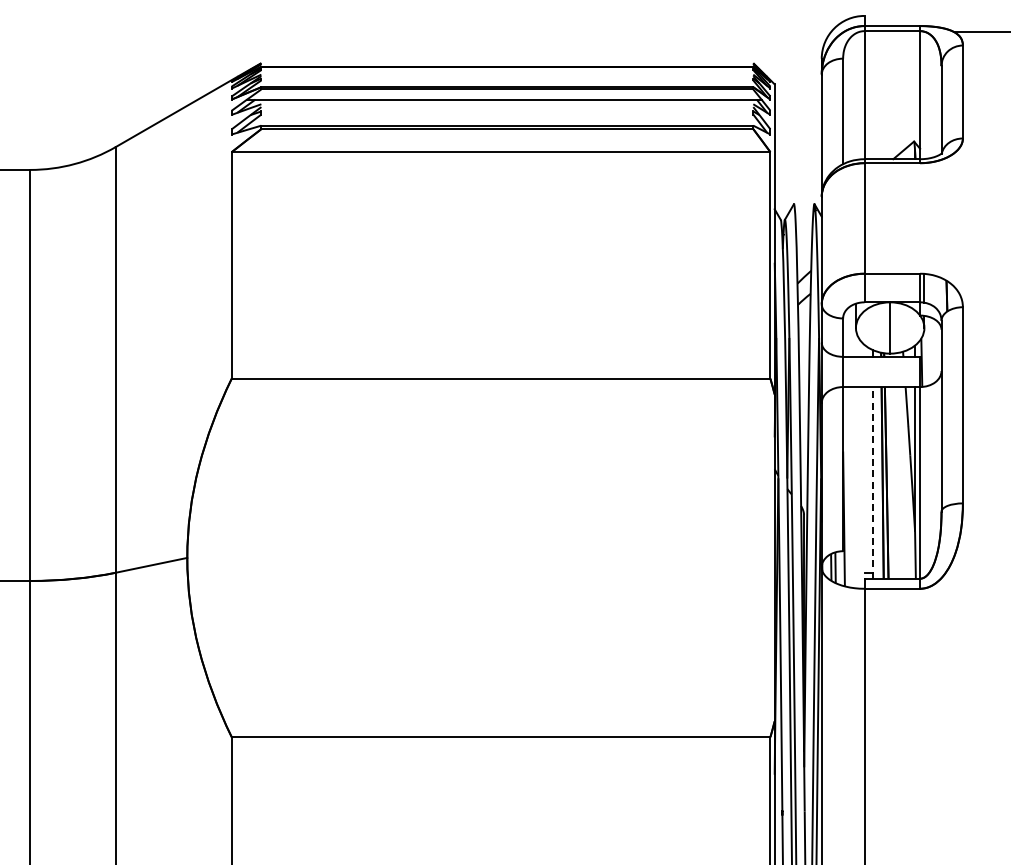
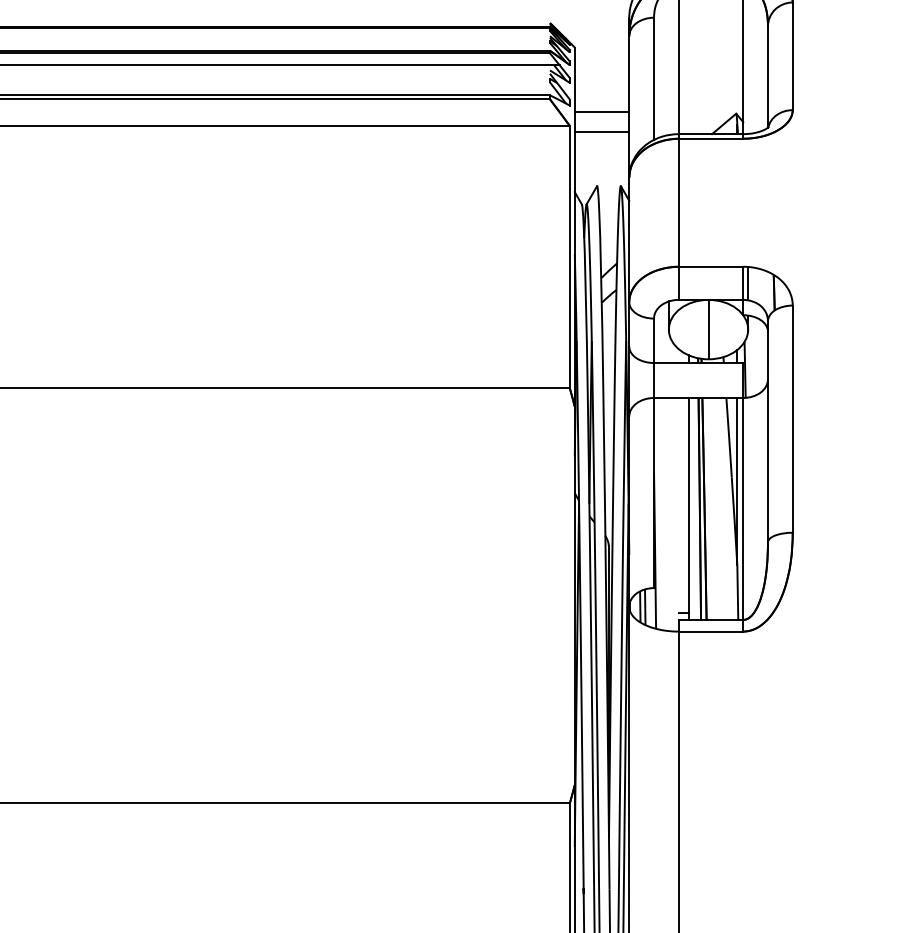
line: (797, 140) -> (601, 112), added
line: (797, 157) -> (601, 132), added
line: (873, 482) -> (689, 508), dashed -> solid

